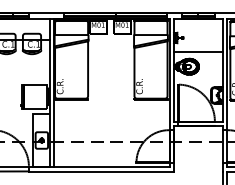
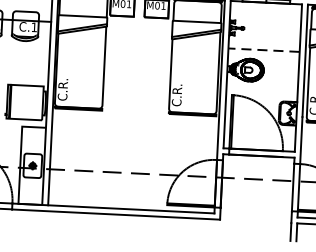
line: (198, 52) -> (264, 50), solid -> dashed

